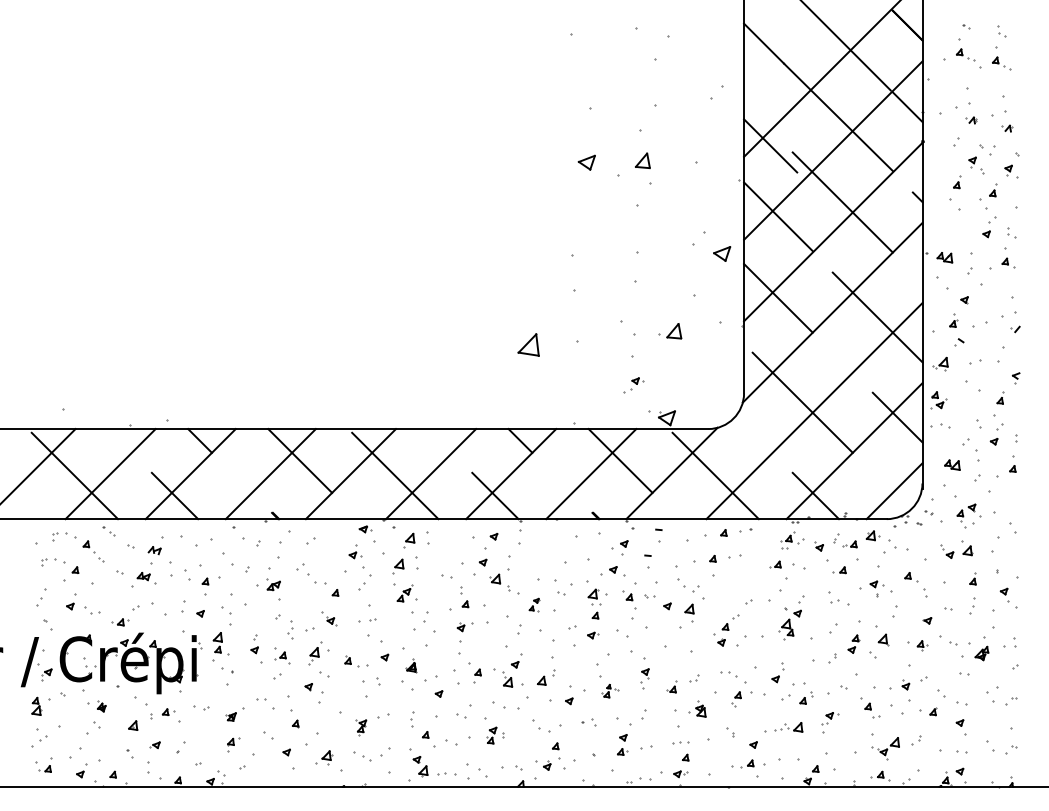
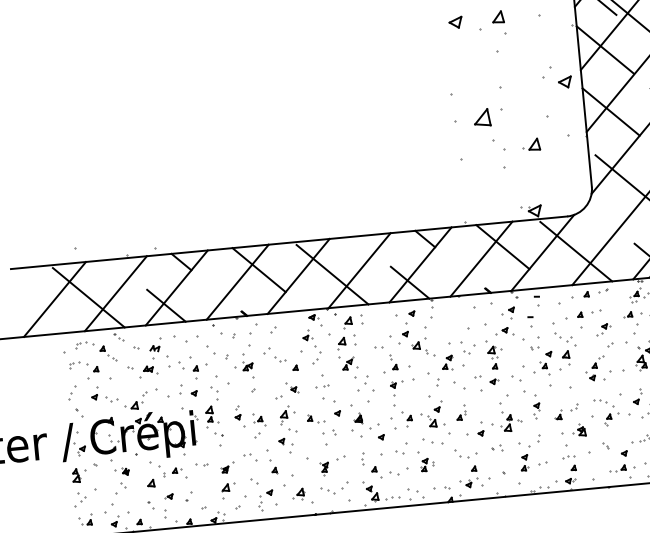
part: (528, 344) -> (482, 117), moved
part: (633, 385) -> (603, 330), moved
part: (316, 579) -> (280, 359), size x0.71
part: (629, 599) -> (544, 367), moved
part: (534, 604) -> (447, 362), size x1.43
part: (119, 622) -> (133, 405), size x1.43
part: (290, 629) -> (260, 502), moved
part: (546, 671) -> (461, 412), size x0.71
part: (609, 690) -> (510, 422), size x1.67
part: (233, 744) -> (228, 490), size x1.43

